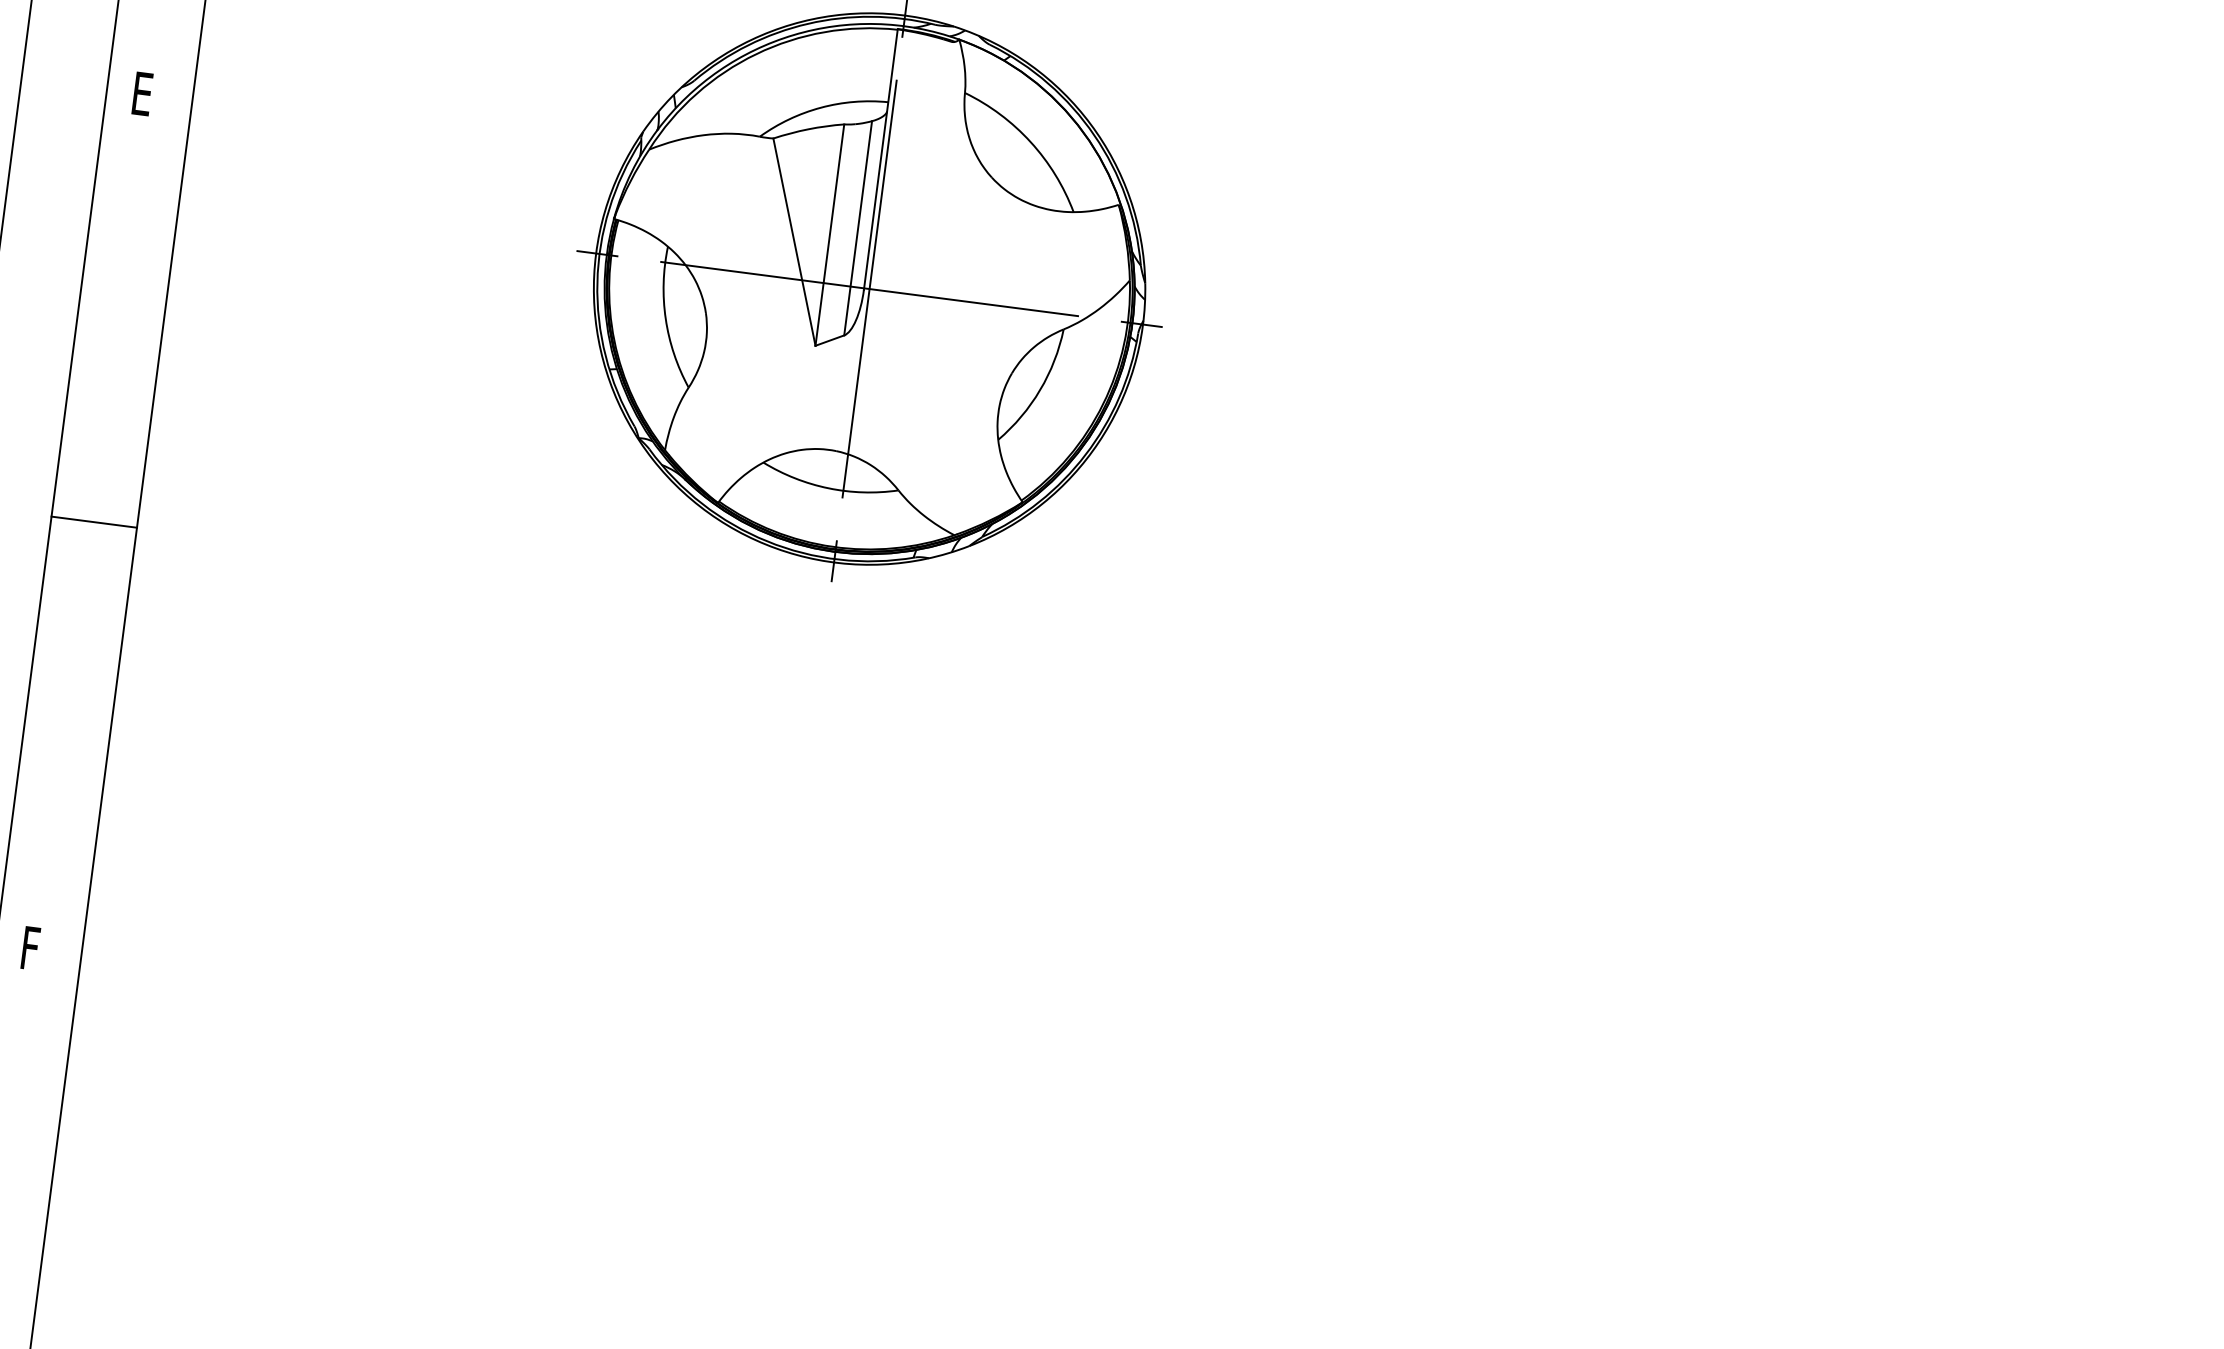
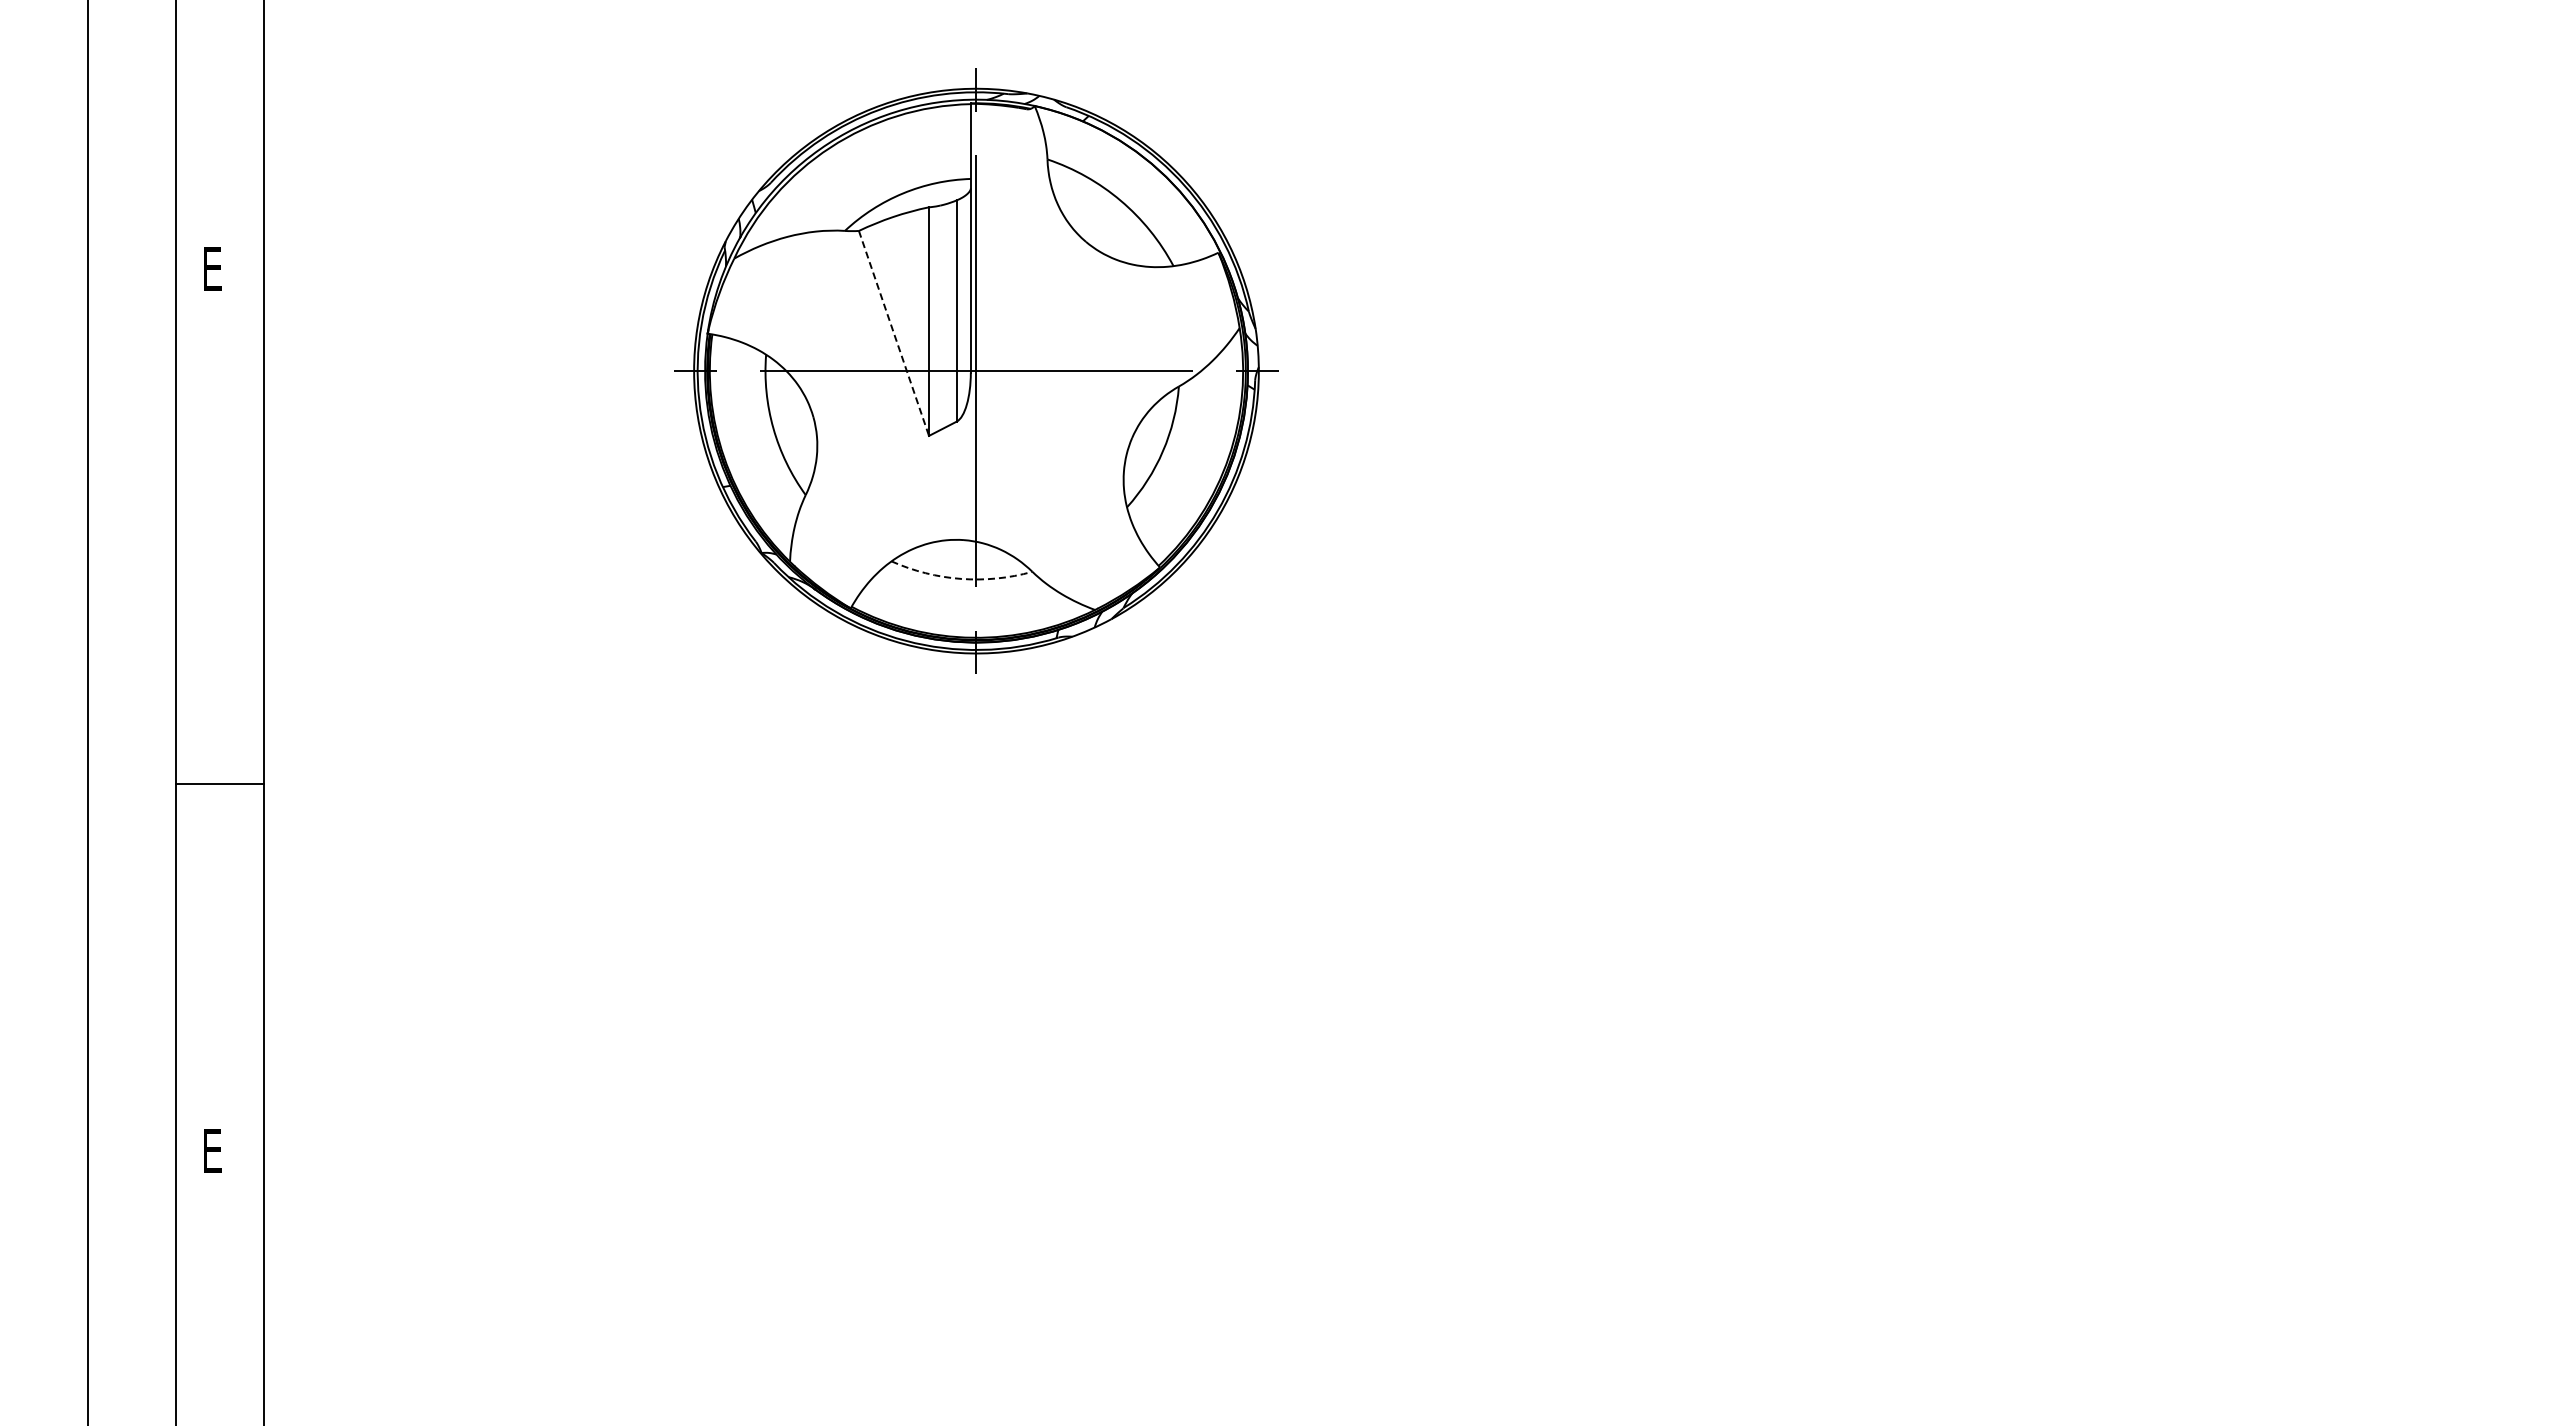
line: (794, 242) -> (894, 333), solid -> dashed
arc: (829, 487) -> (961, 578), solid -> dashed
line: (93, 522) -> (219, 784), moved
text: (33, 947) -> (214, 1150), F -> E

